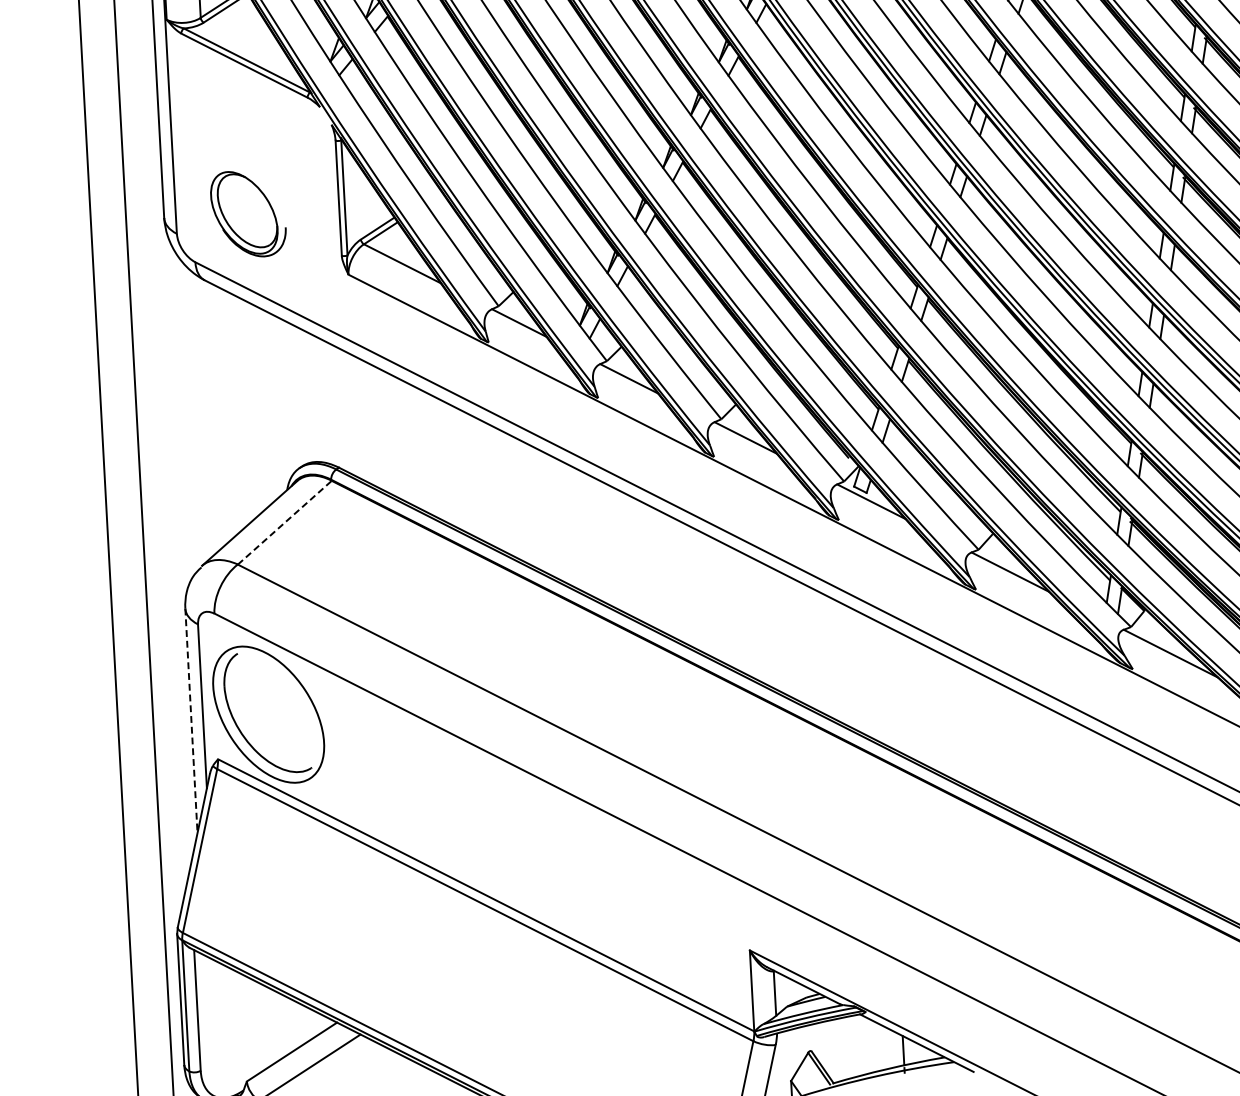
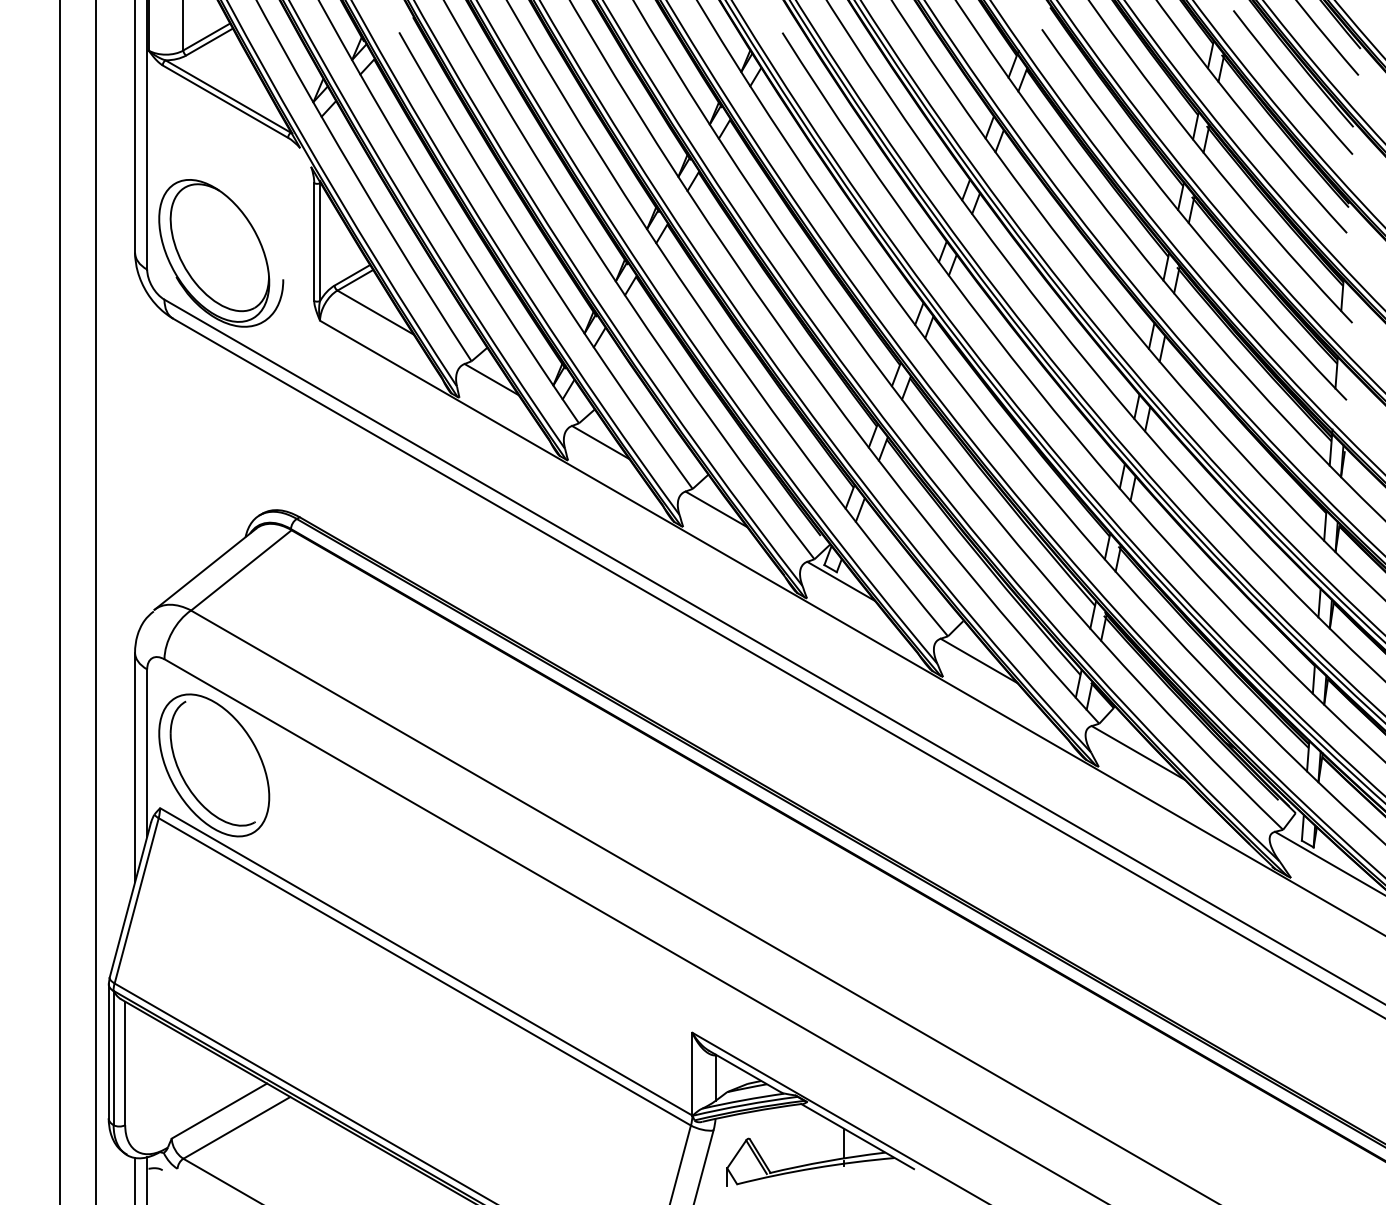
part: (248, 214) -> (221, 253), size x1.67
line: (284, 522) -> (241, 570), dashed -> solid
line: (191, 720) -> (135, 767), dashed -> solid

